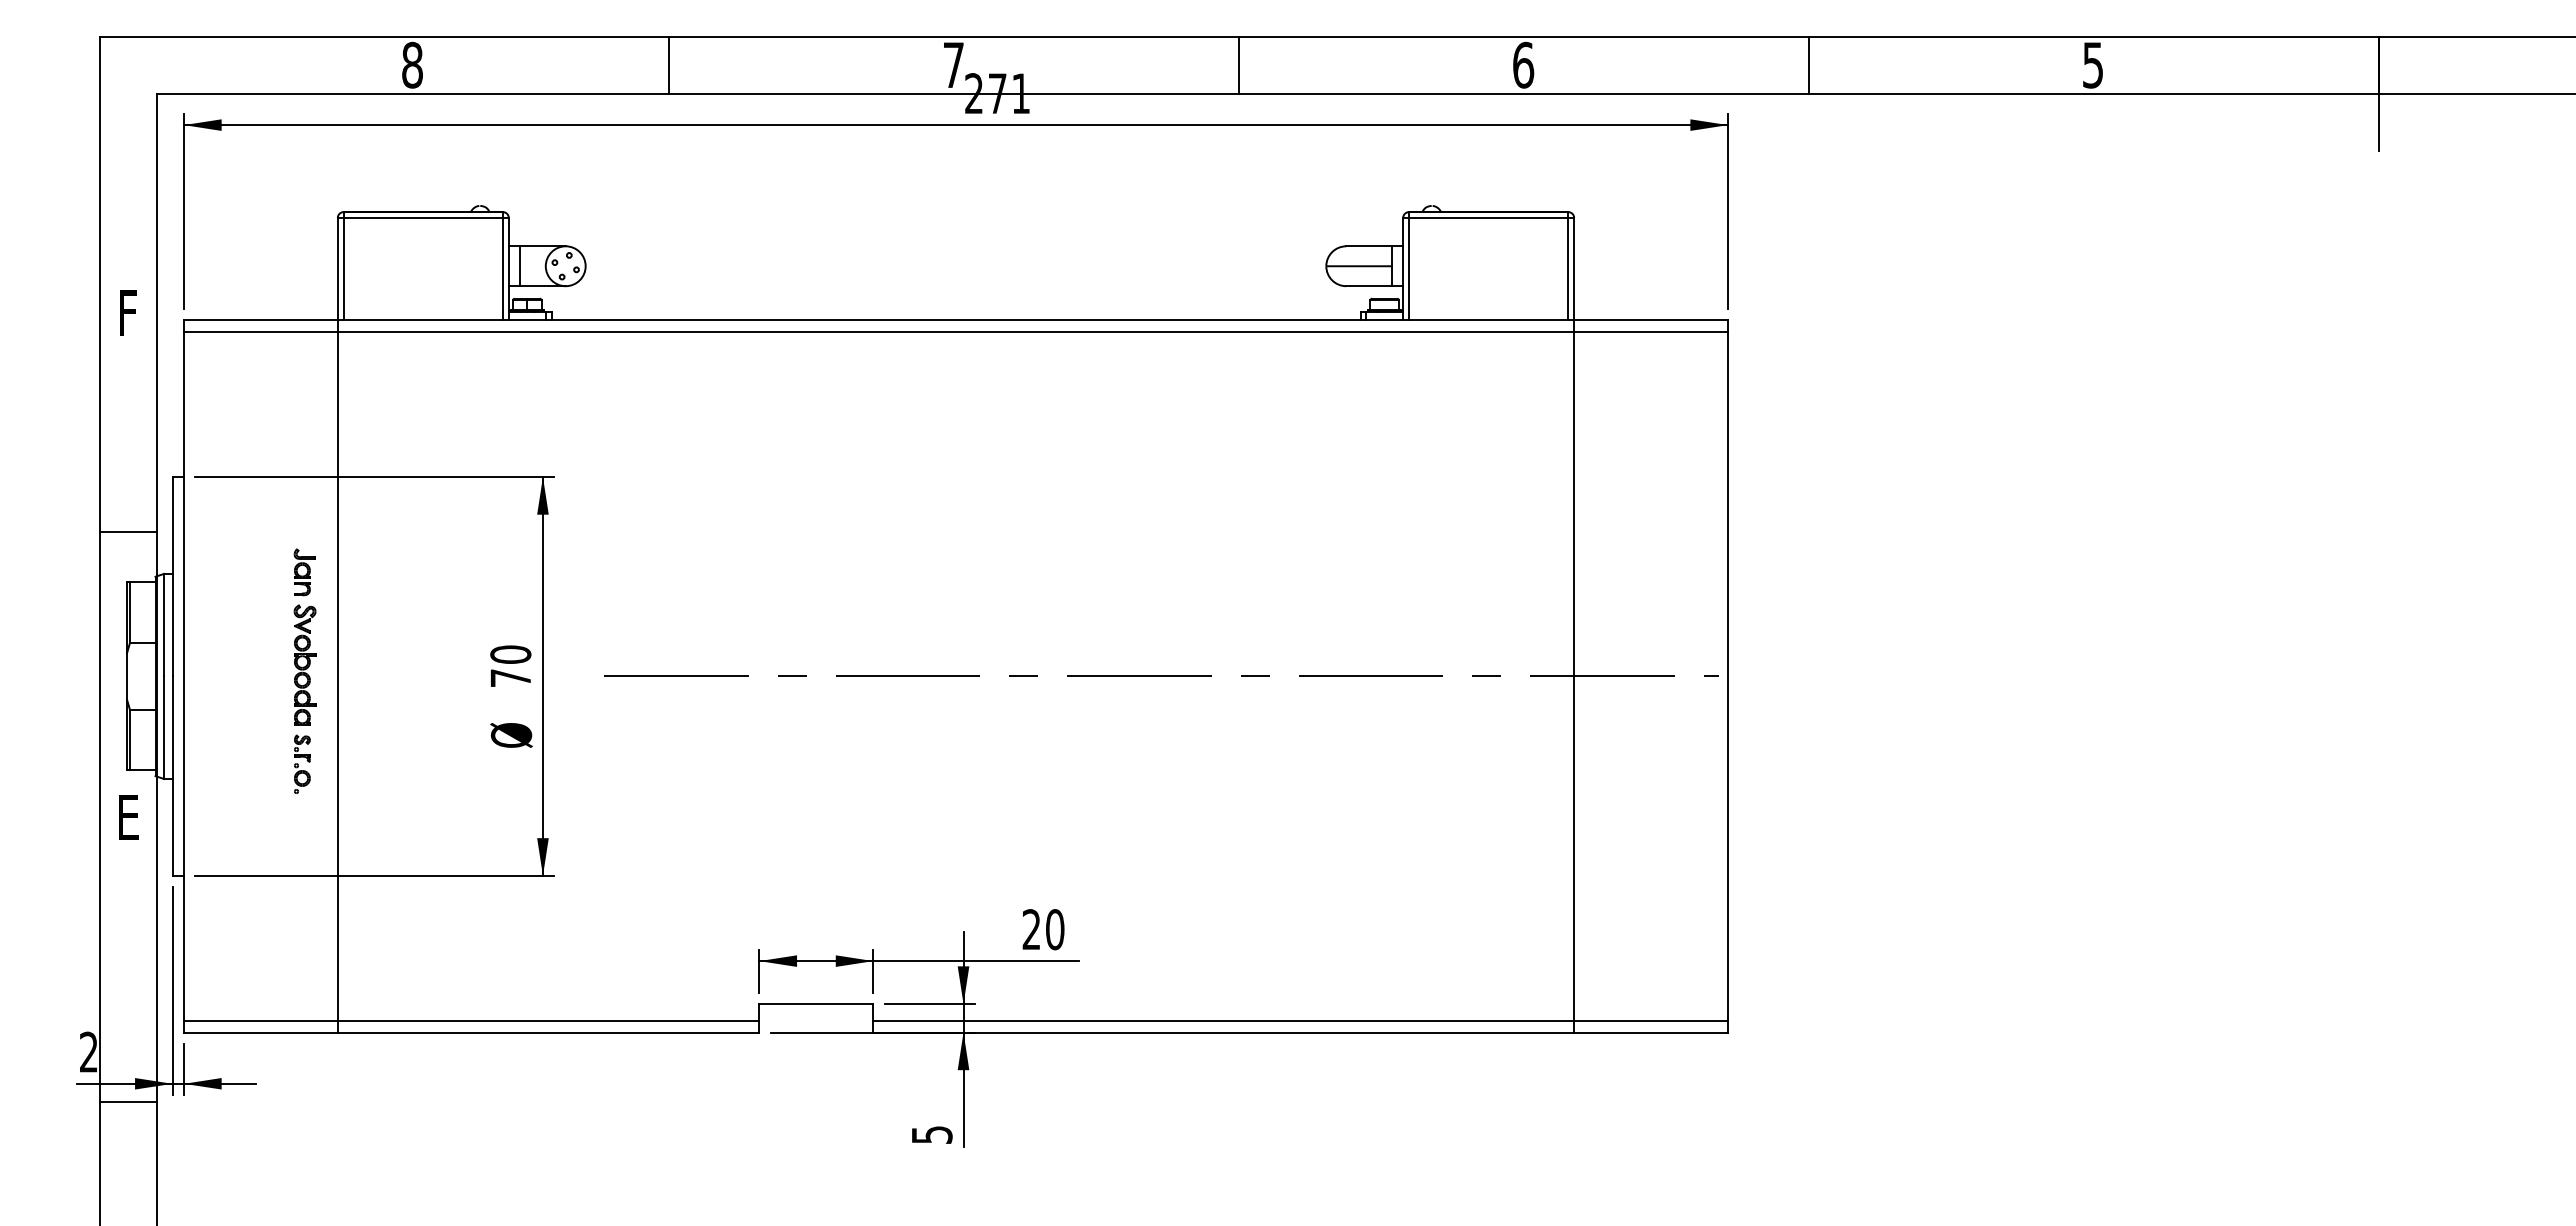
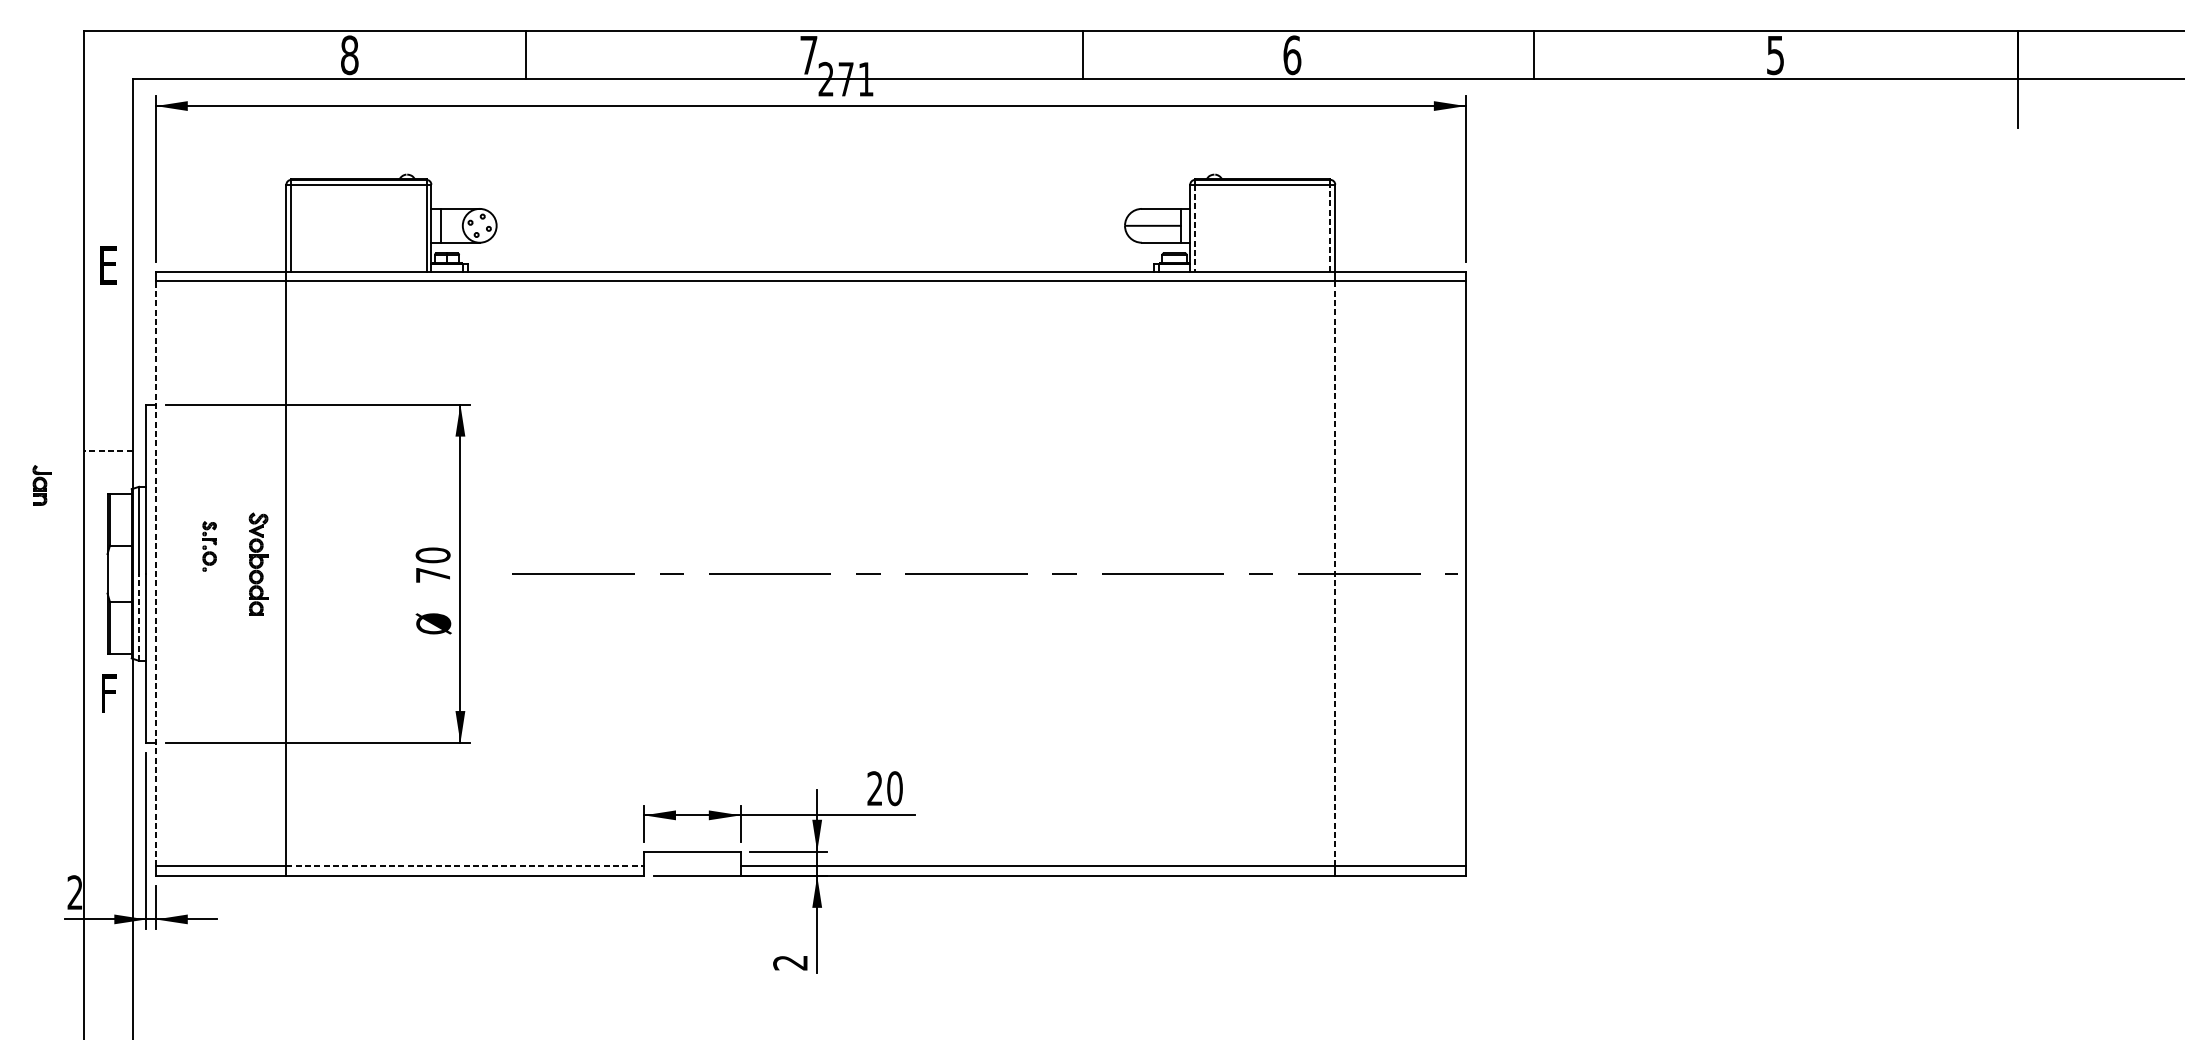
line: (669, 64) -> (526, 54), moved
line: (1239, 64) -> (1083, 54), moved
line: (1568, 268) -> (1330, 227), solid -> dashed
line: (1408, 269) -> (1194, 228), solid -> dashed
text: (128, 312) -> (108, 265), F -> E
line: (127, 532) -> (107, 451), solid -> dashed
part: (304, 572) -> (41, 485), moved
line: (184, 676) -> (156, 573), solid -> dashed
line: (1574, 676) -> (1335, 573), solid -> dashed
line: (164, 727) -> (139, 617), solid -> dashed
part: (302, 763) -> (209, 545), moved
text: (128, 817) -> (108, 693), E -> F
line: (548, 1021) -> (465, 866), solid -> dashed
line: (127, 1101) -> (107, 934), removed
text: (931, 1134) -> (790, 962), 5 -> 2

